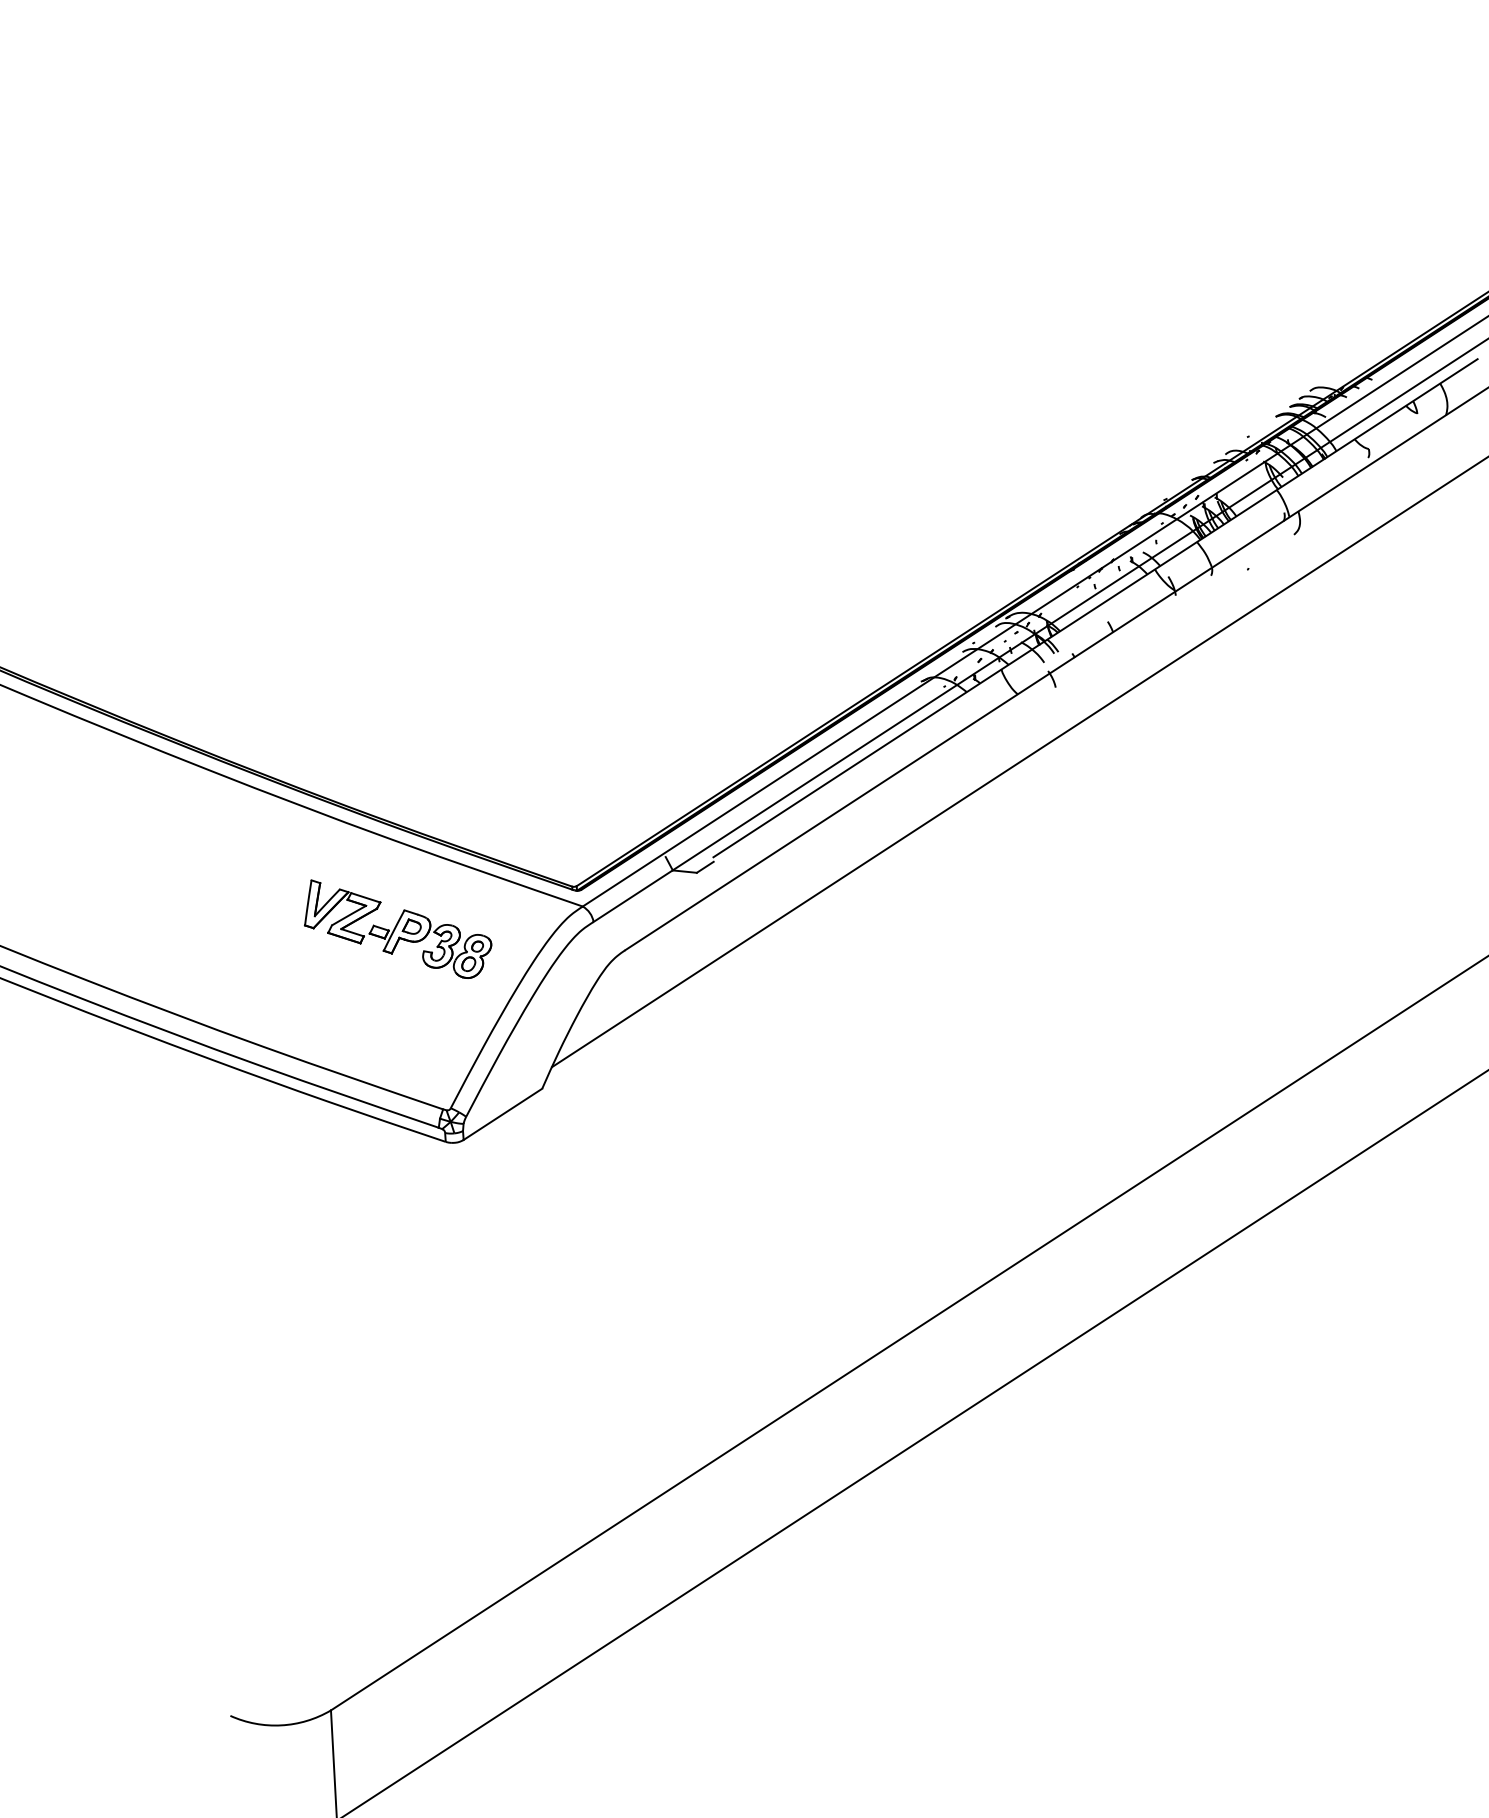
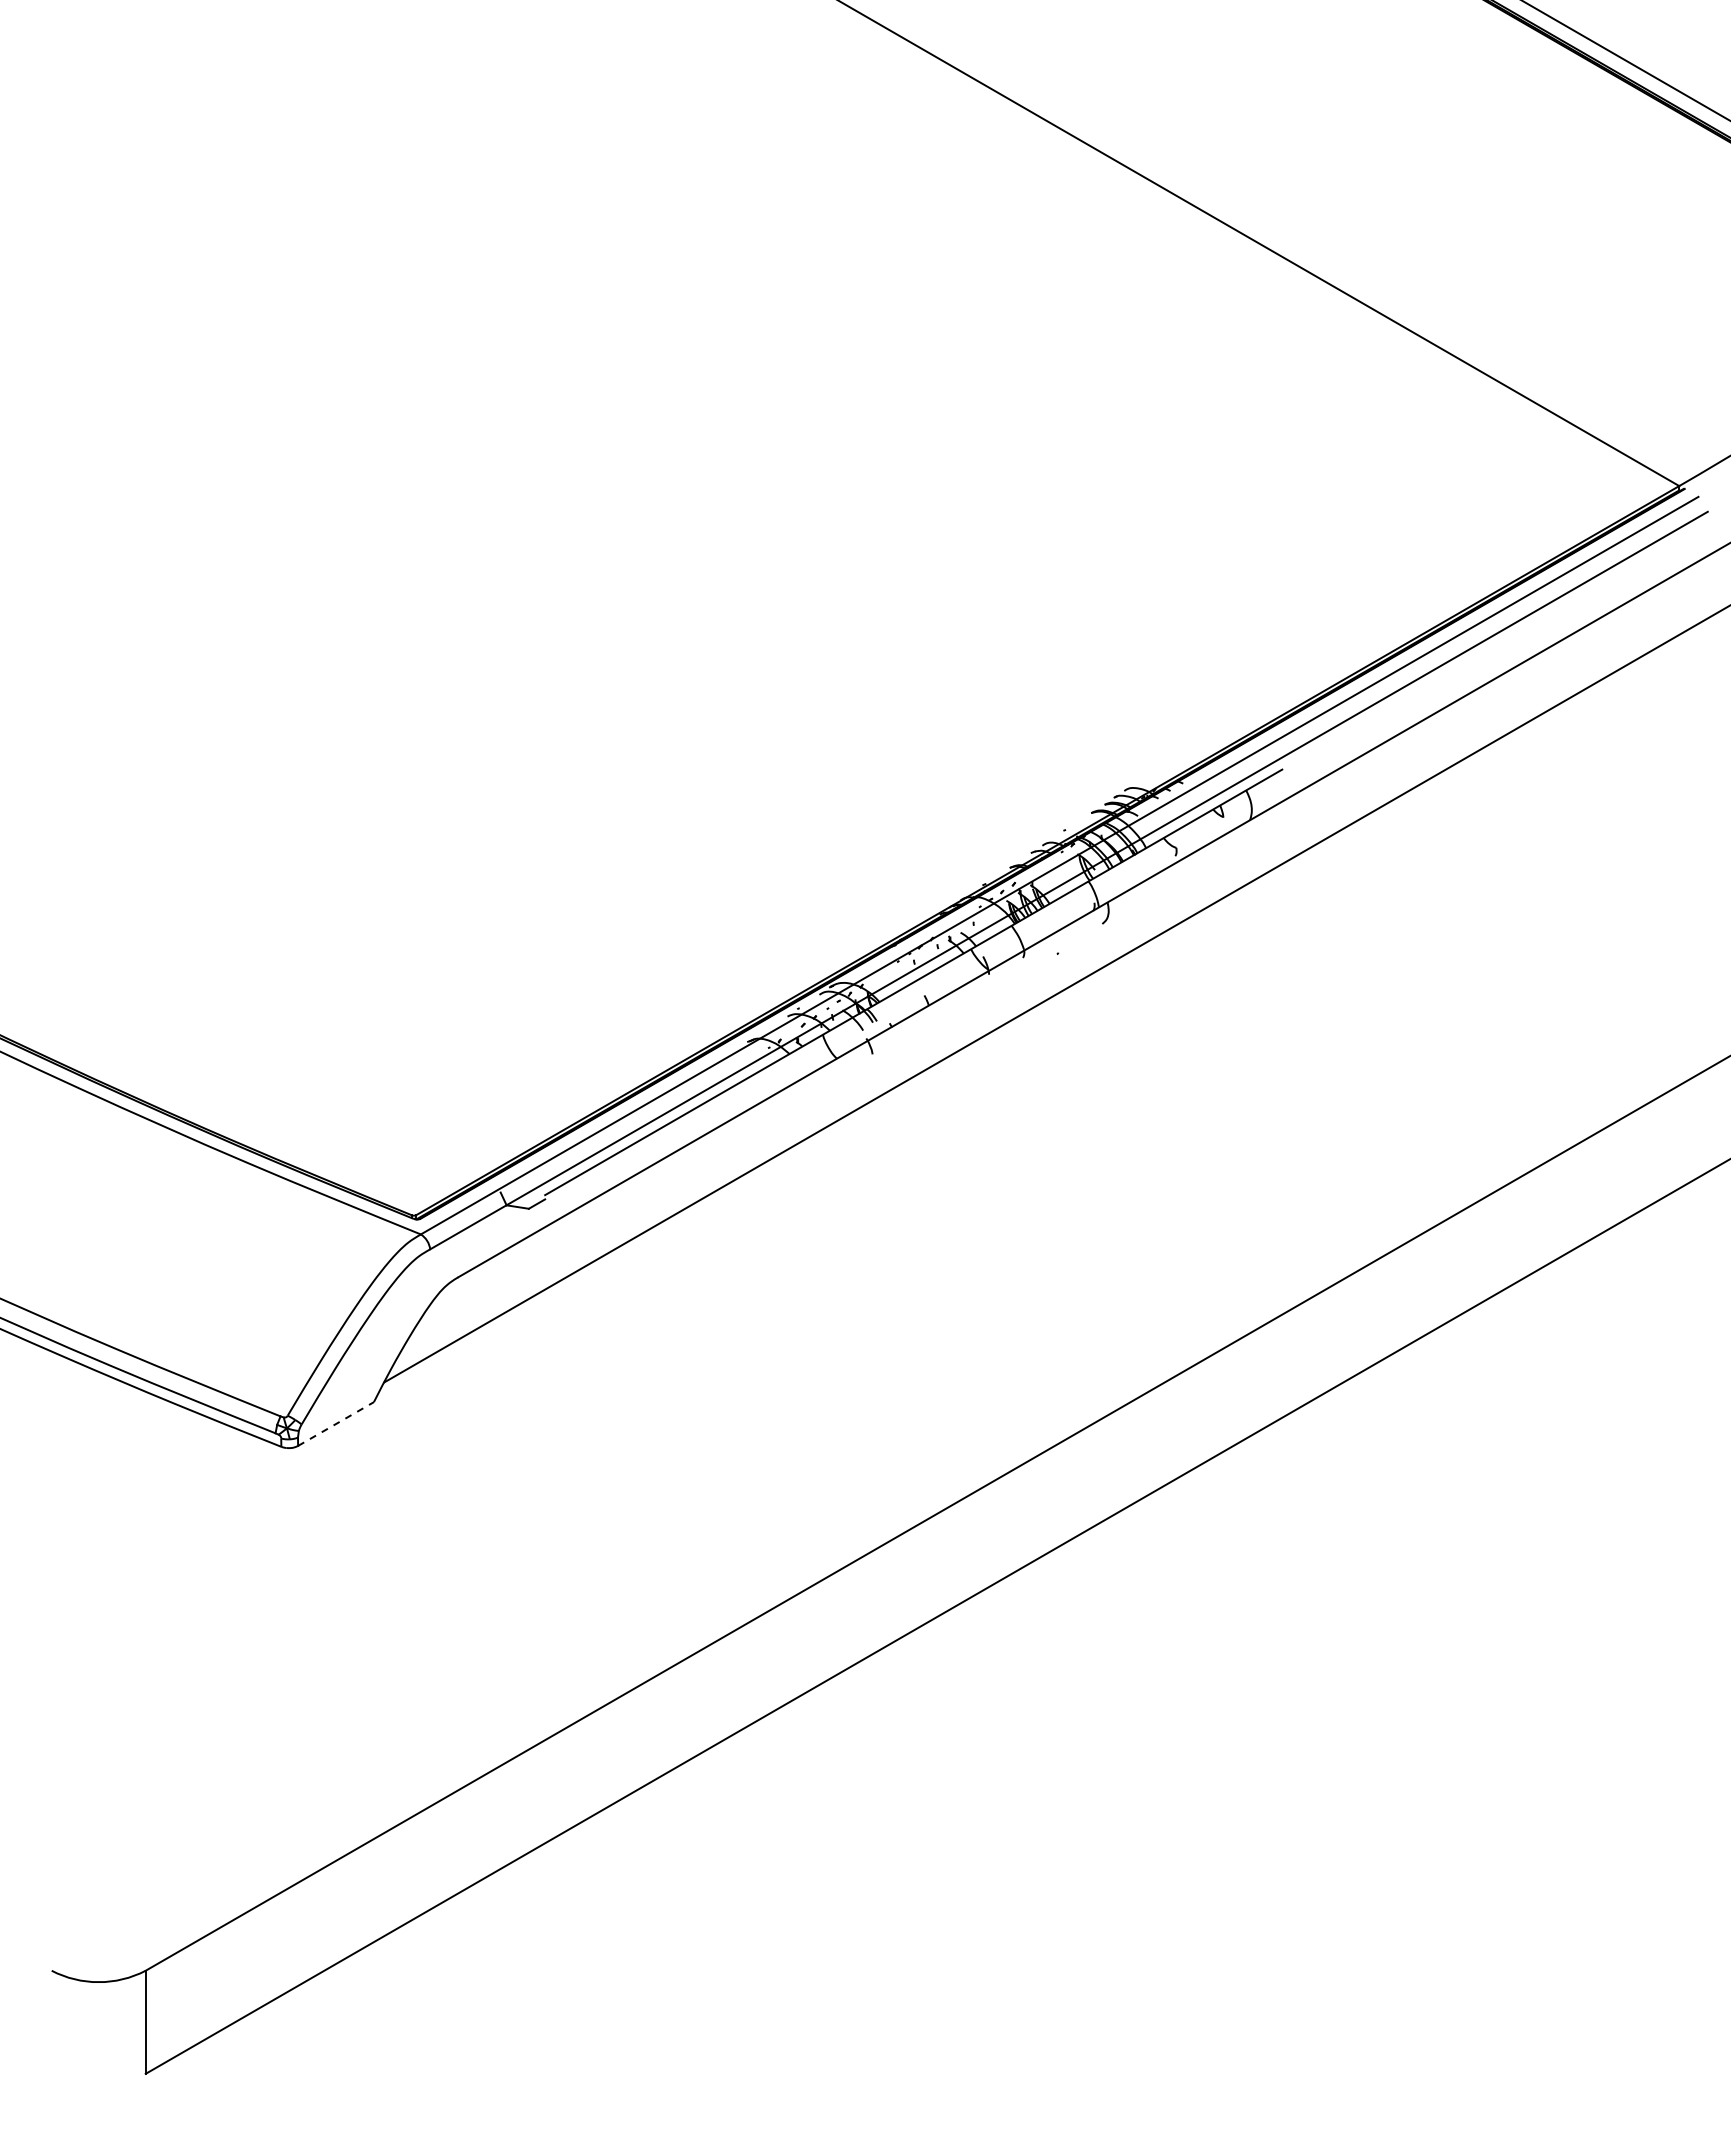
part: (397, 928) -> (247, 1245), removed
line: (503, 1114) -> (336, 1424), solid -> dashed

